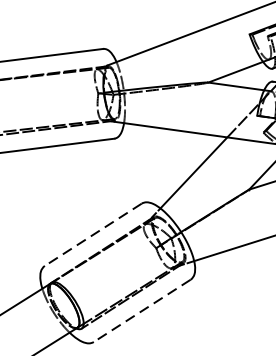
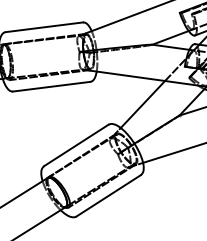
line: (92, 234) -> (75, 145), dashed -> solid
line: (141, 311) -> (108, 196), dashed -> solid

